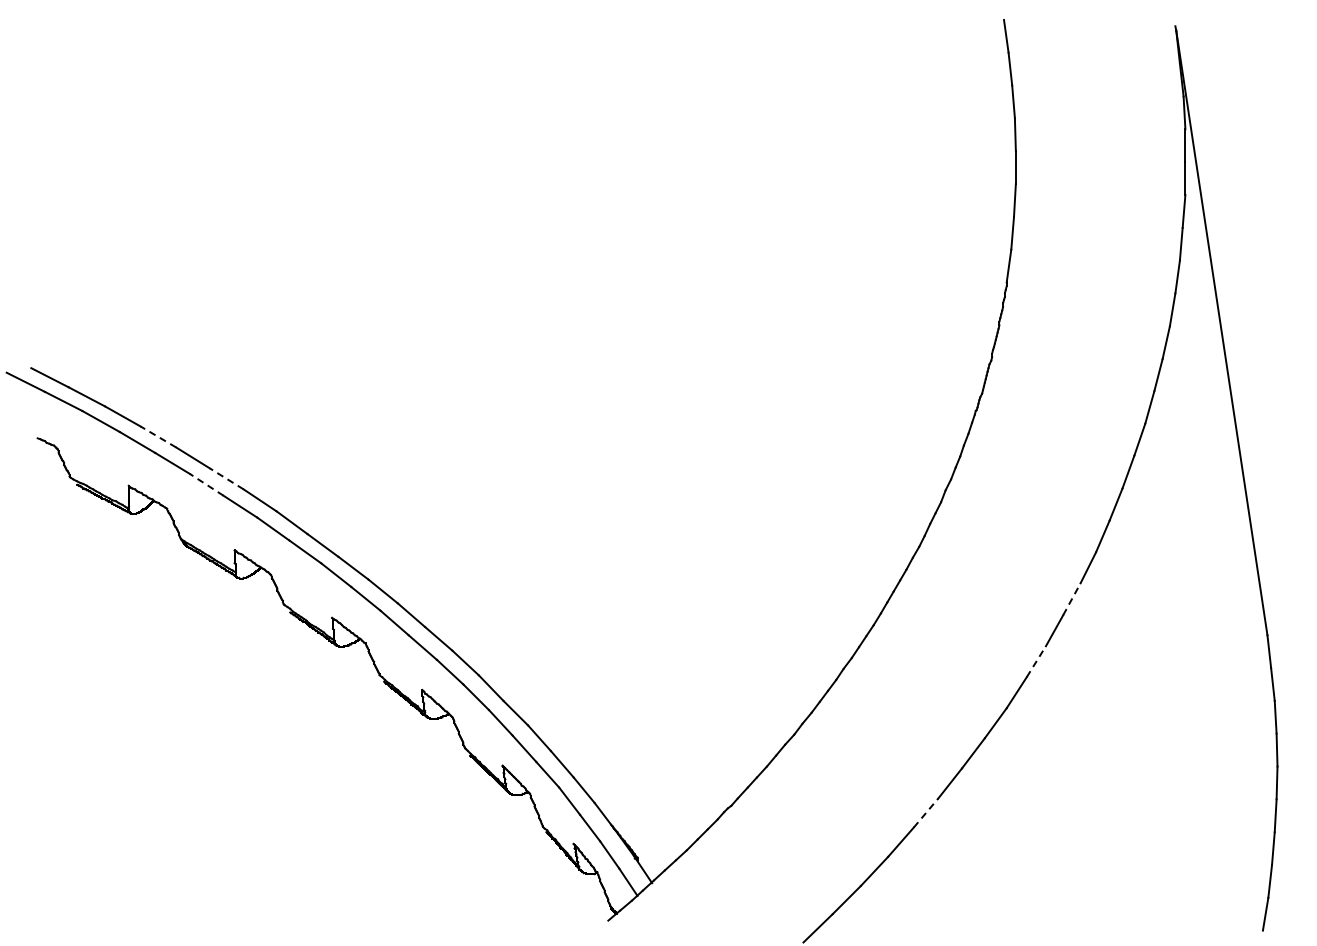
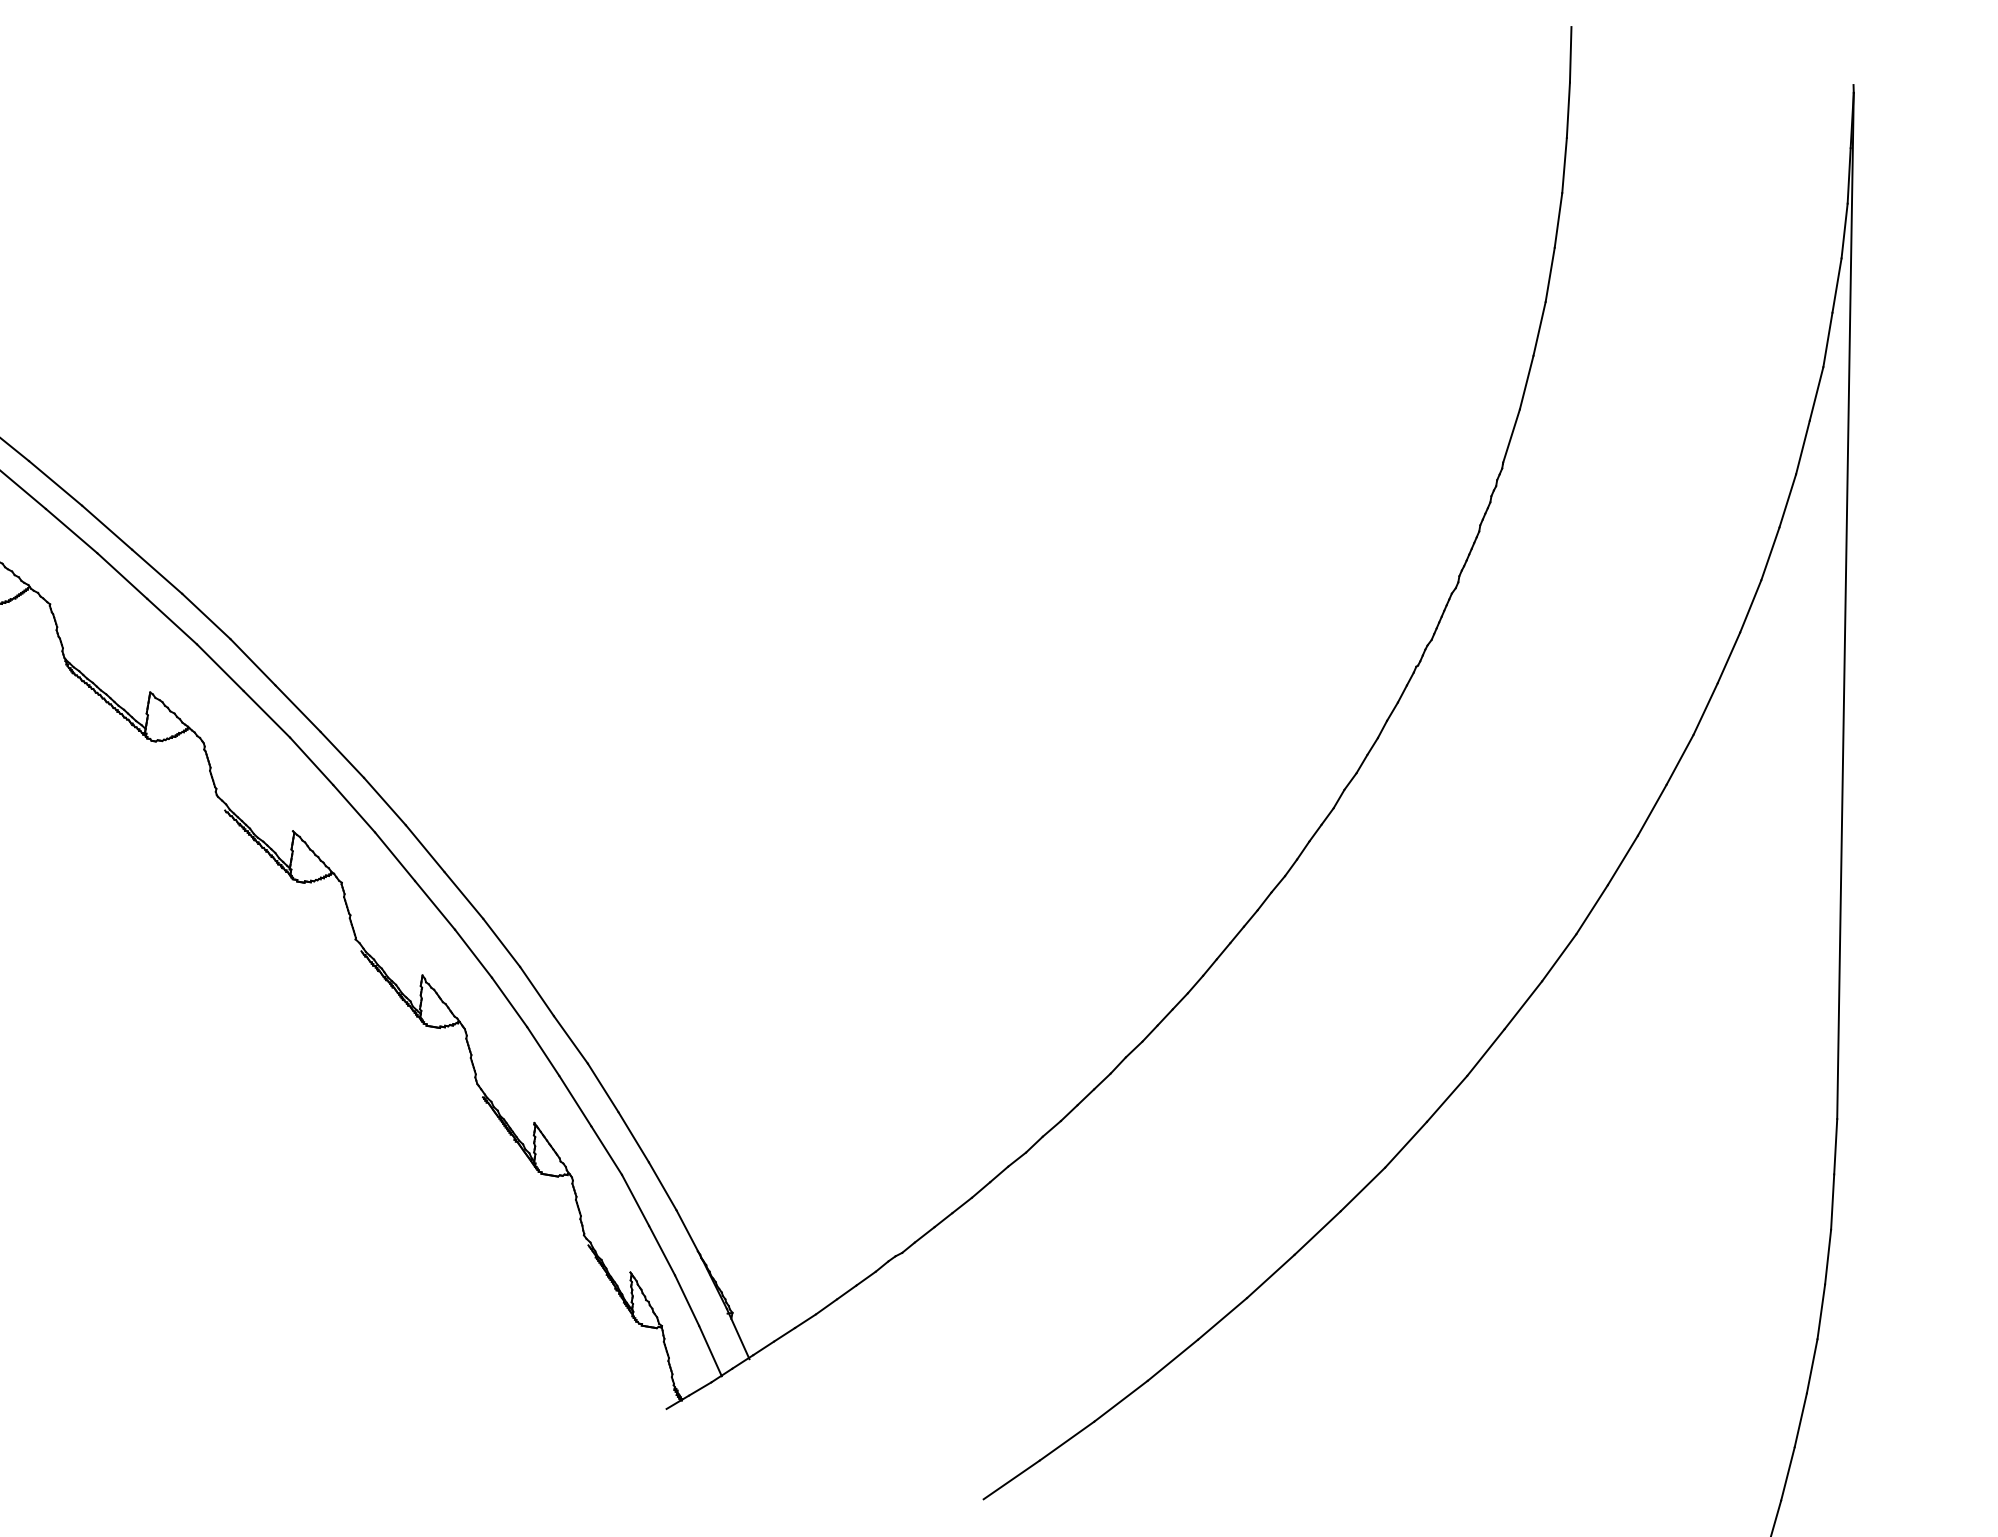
line: (158, 437) -> (55, 484), dashed -> solid
line: (226, 478) -> (156, 570), dashed -> solid
line: (206, 484) -> (121, 575), dashed -> solid
line: (1072, 598) -> (1524, 1004), dashed -> solid
line: (1036, 661) -> (1447, 1098), dashed -> solid
line: (926, 812) -> (1223, 1318), dashed -> solid

